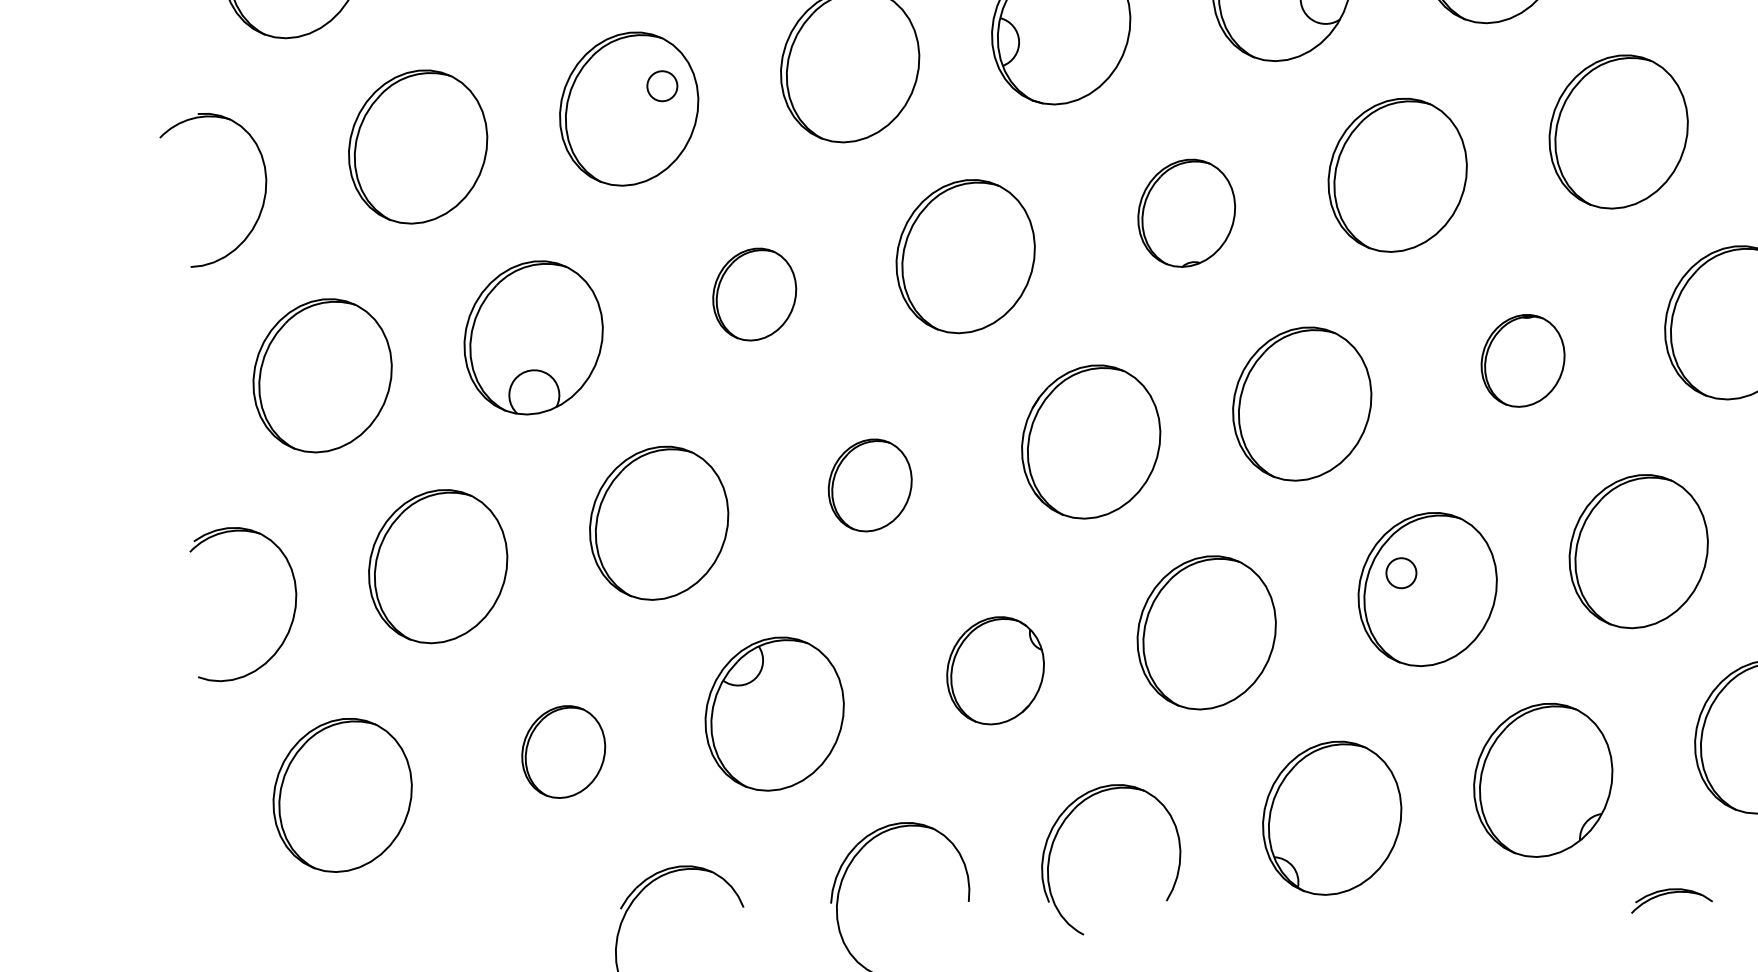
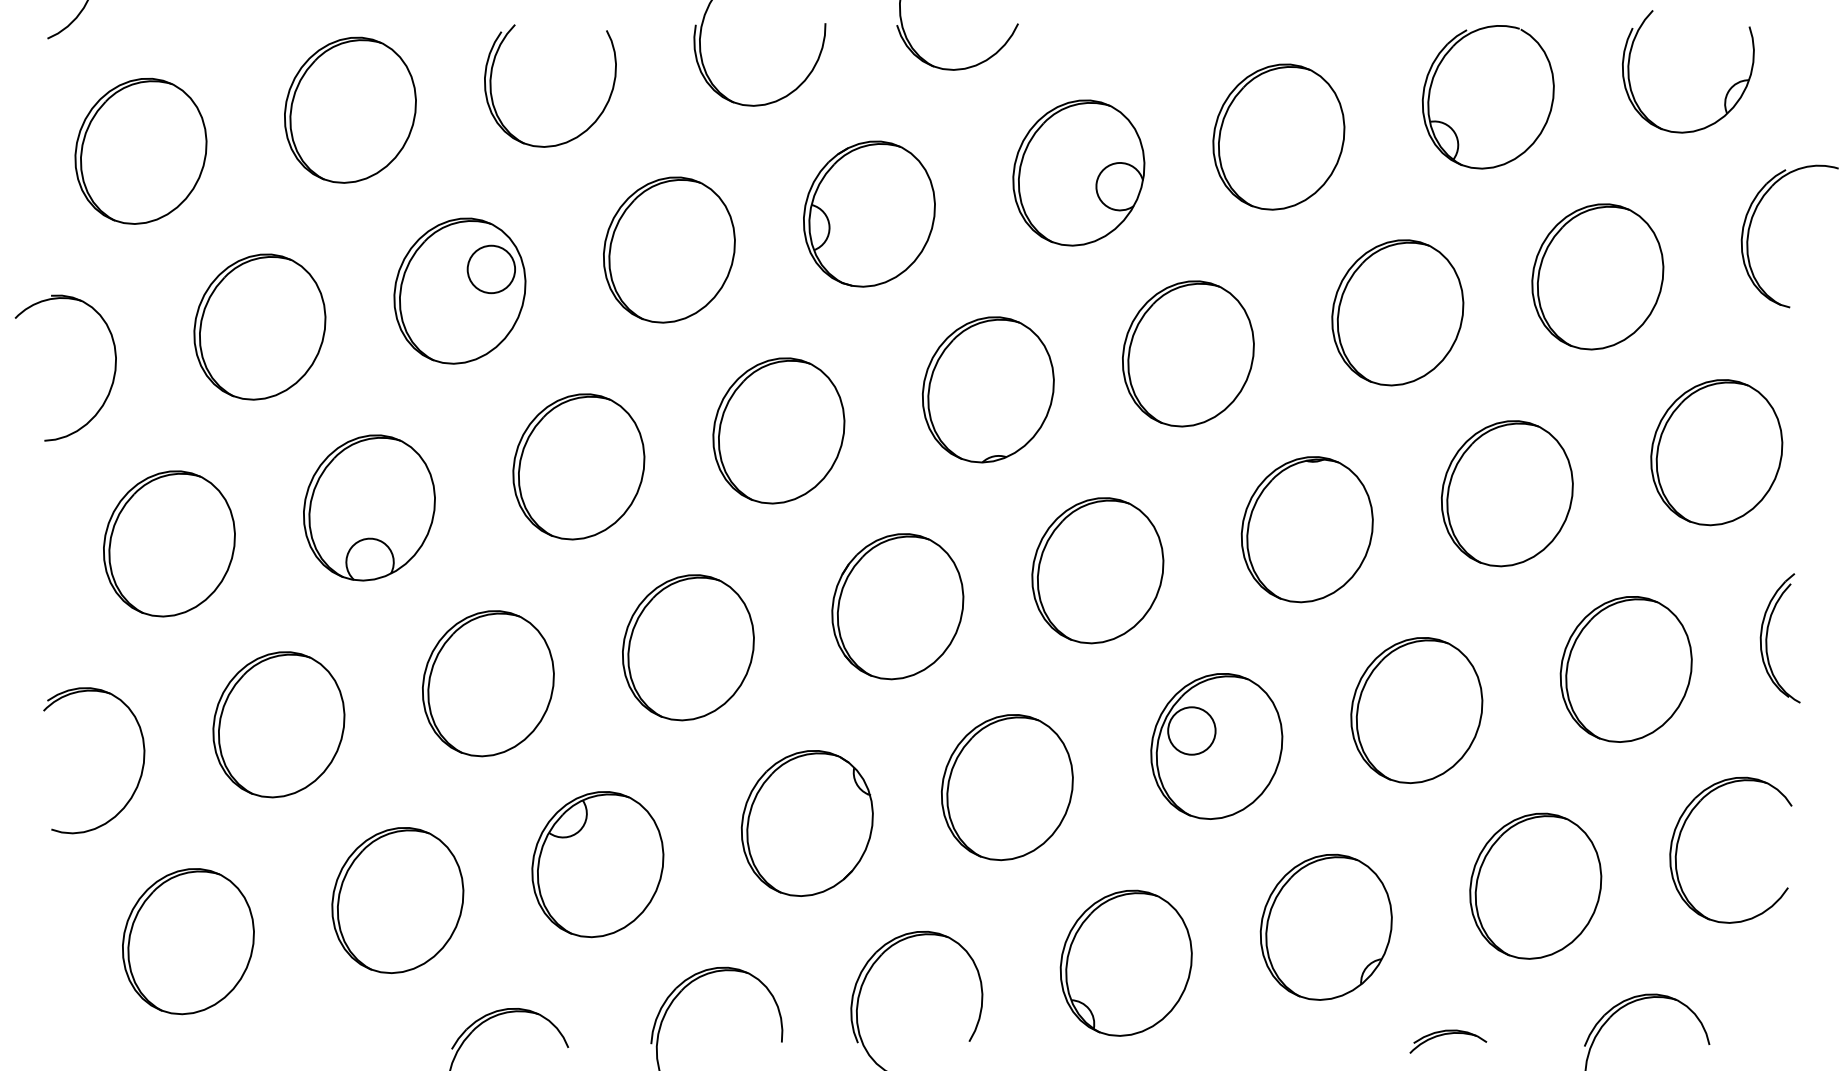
circle: (662, 86) -> (491, 269), size x1.67
part: (1186, 212) -> (988, 389), size x1.43
part: (754, 294) -> (578, 466), size x1.67
part: (1522, 360) -> (1306, 529), size x1.67
part: (870, 485) -> (688, 647), size x1.67
circle: (1401, 572) -> (1191, 730), size x1.67
part: (994, 670) -> (806, 823), size x1.43
part: (563, 752) -> (397, 900), size x1.67

